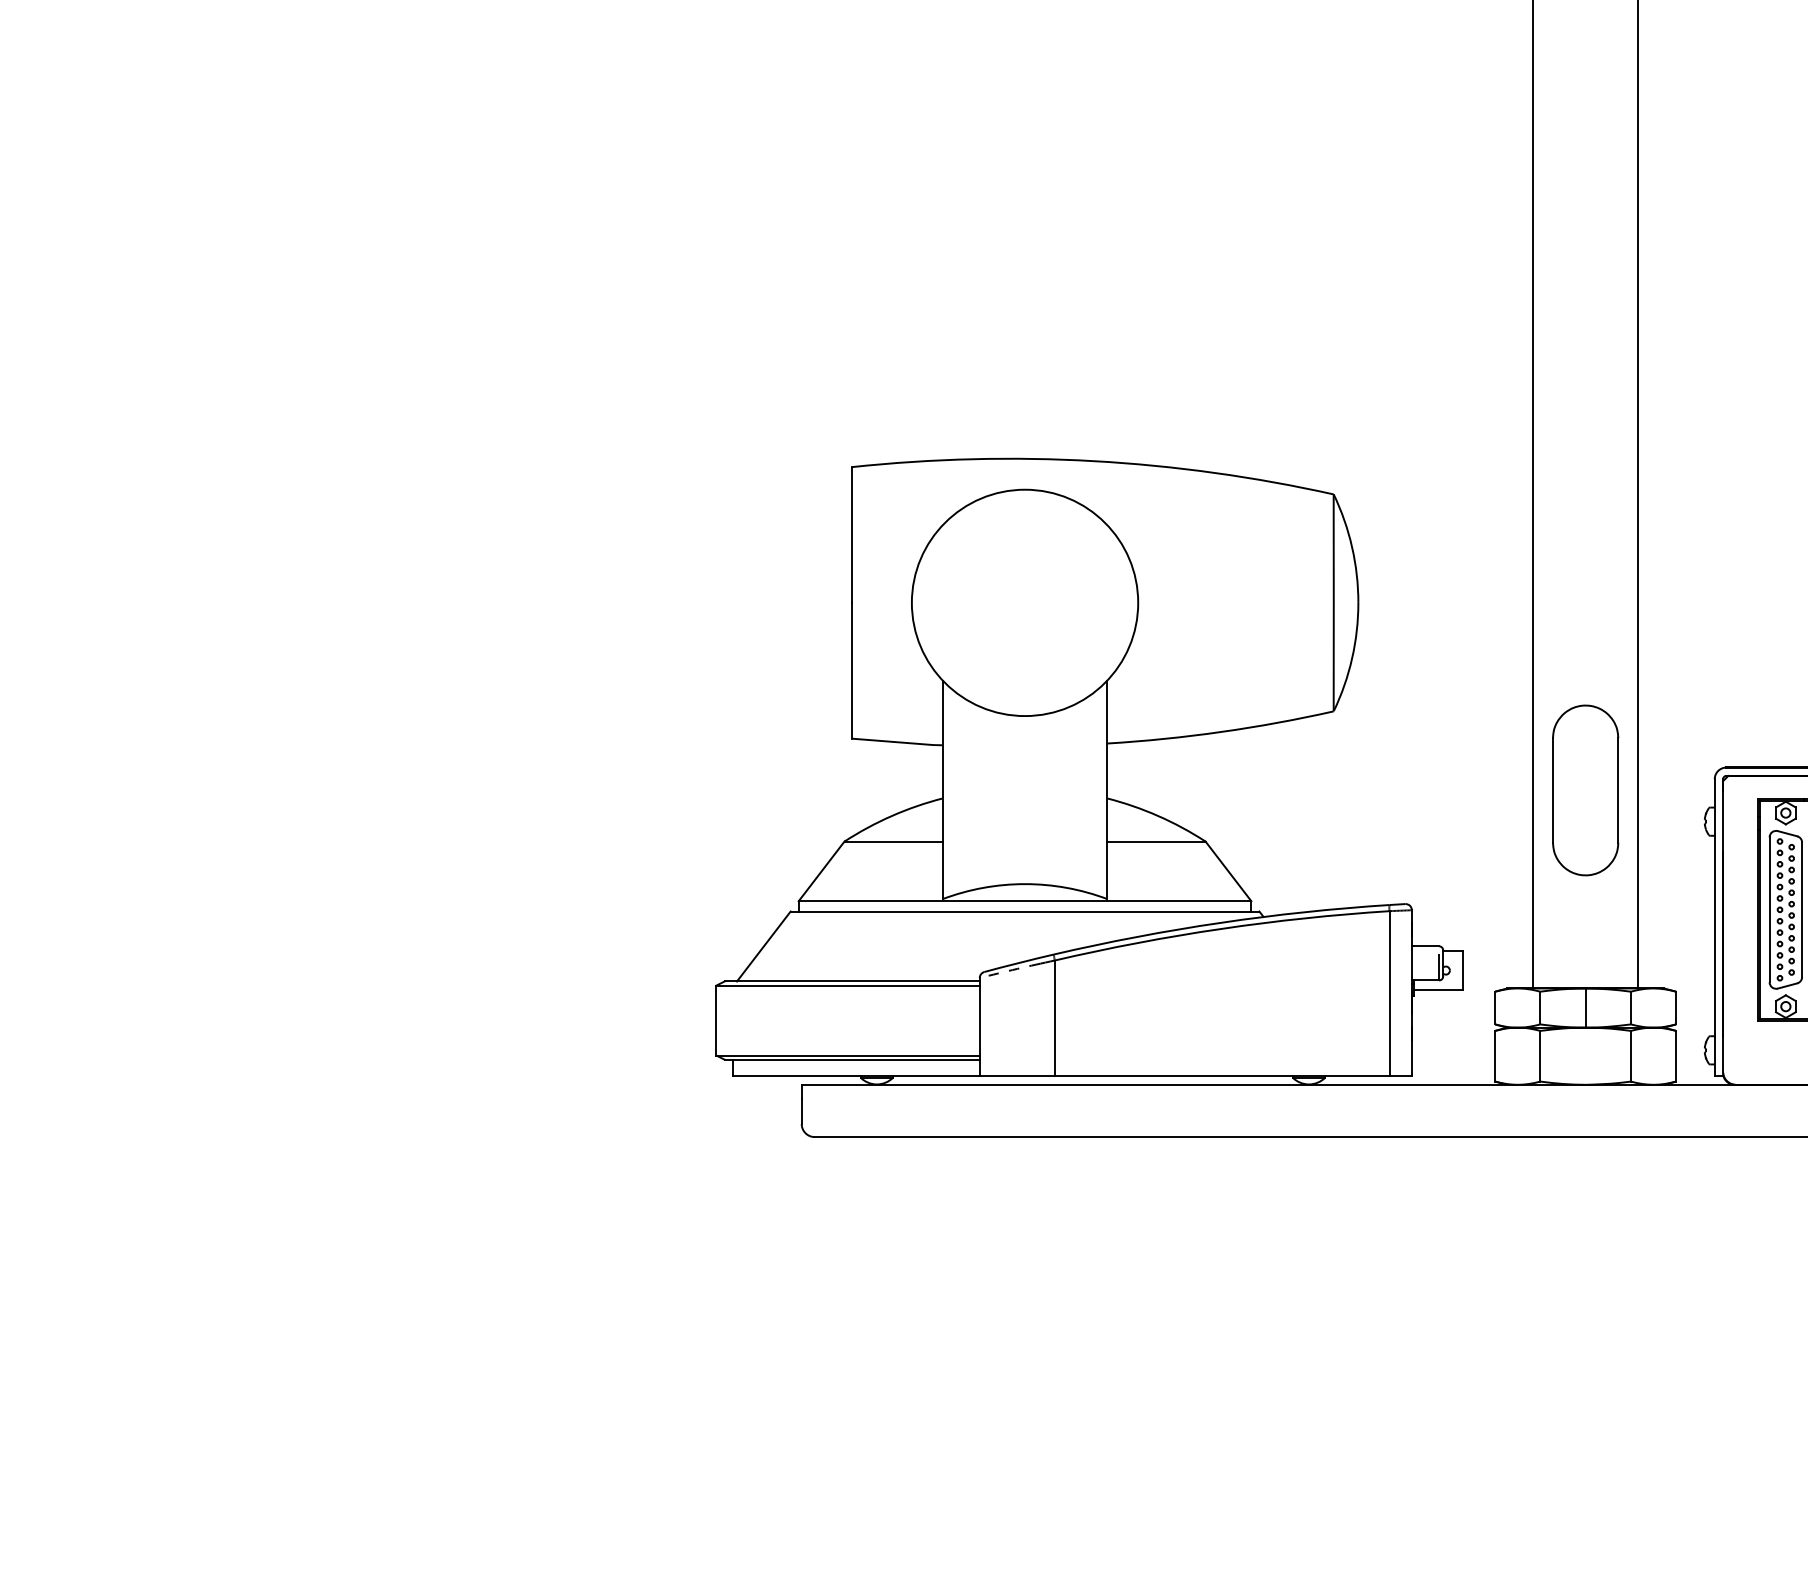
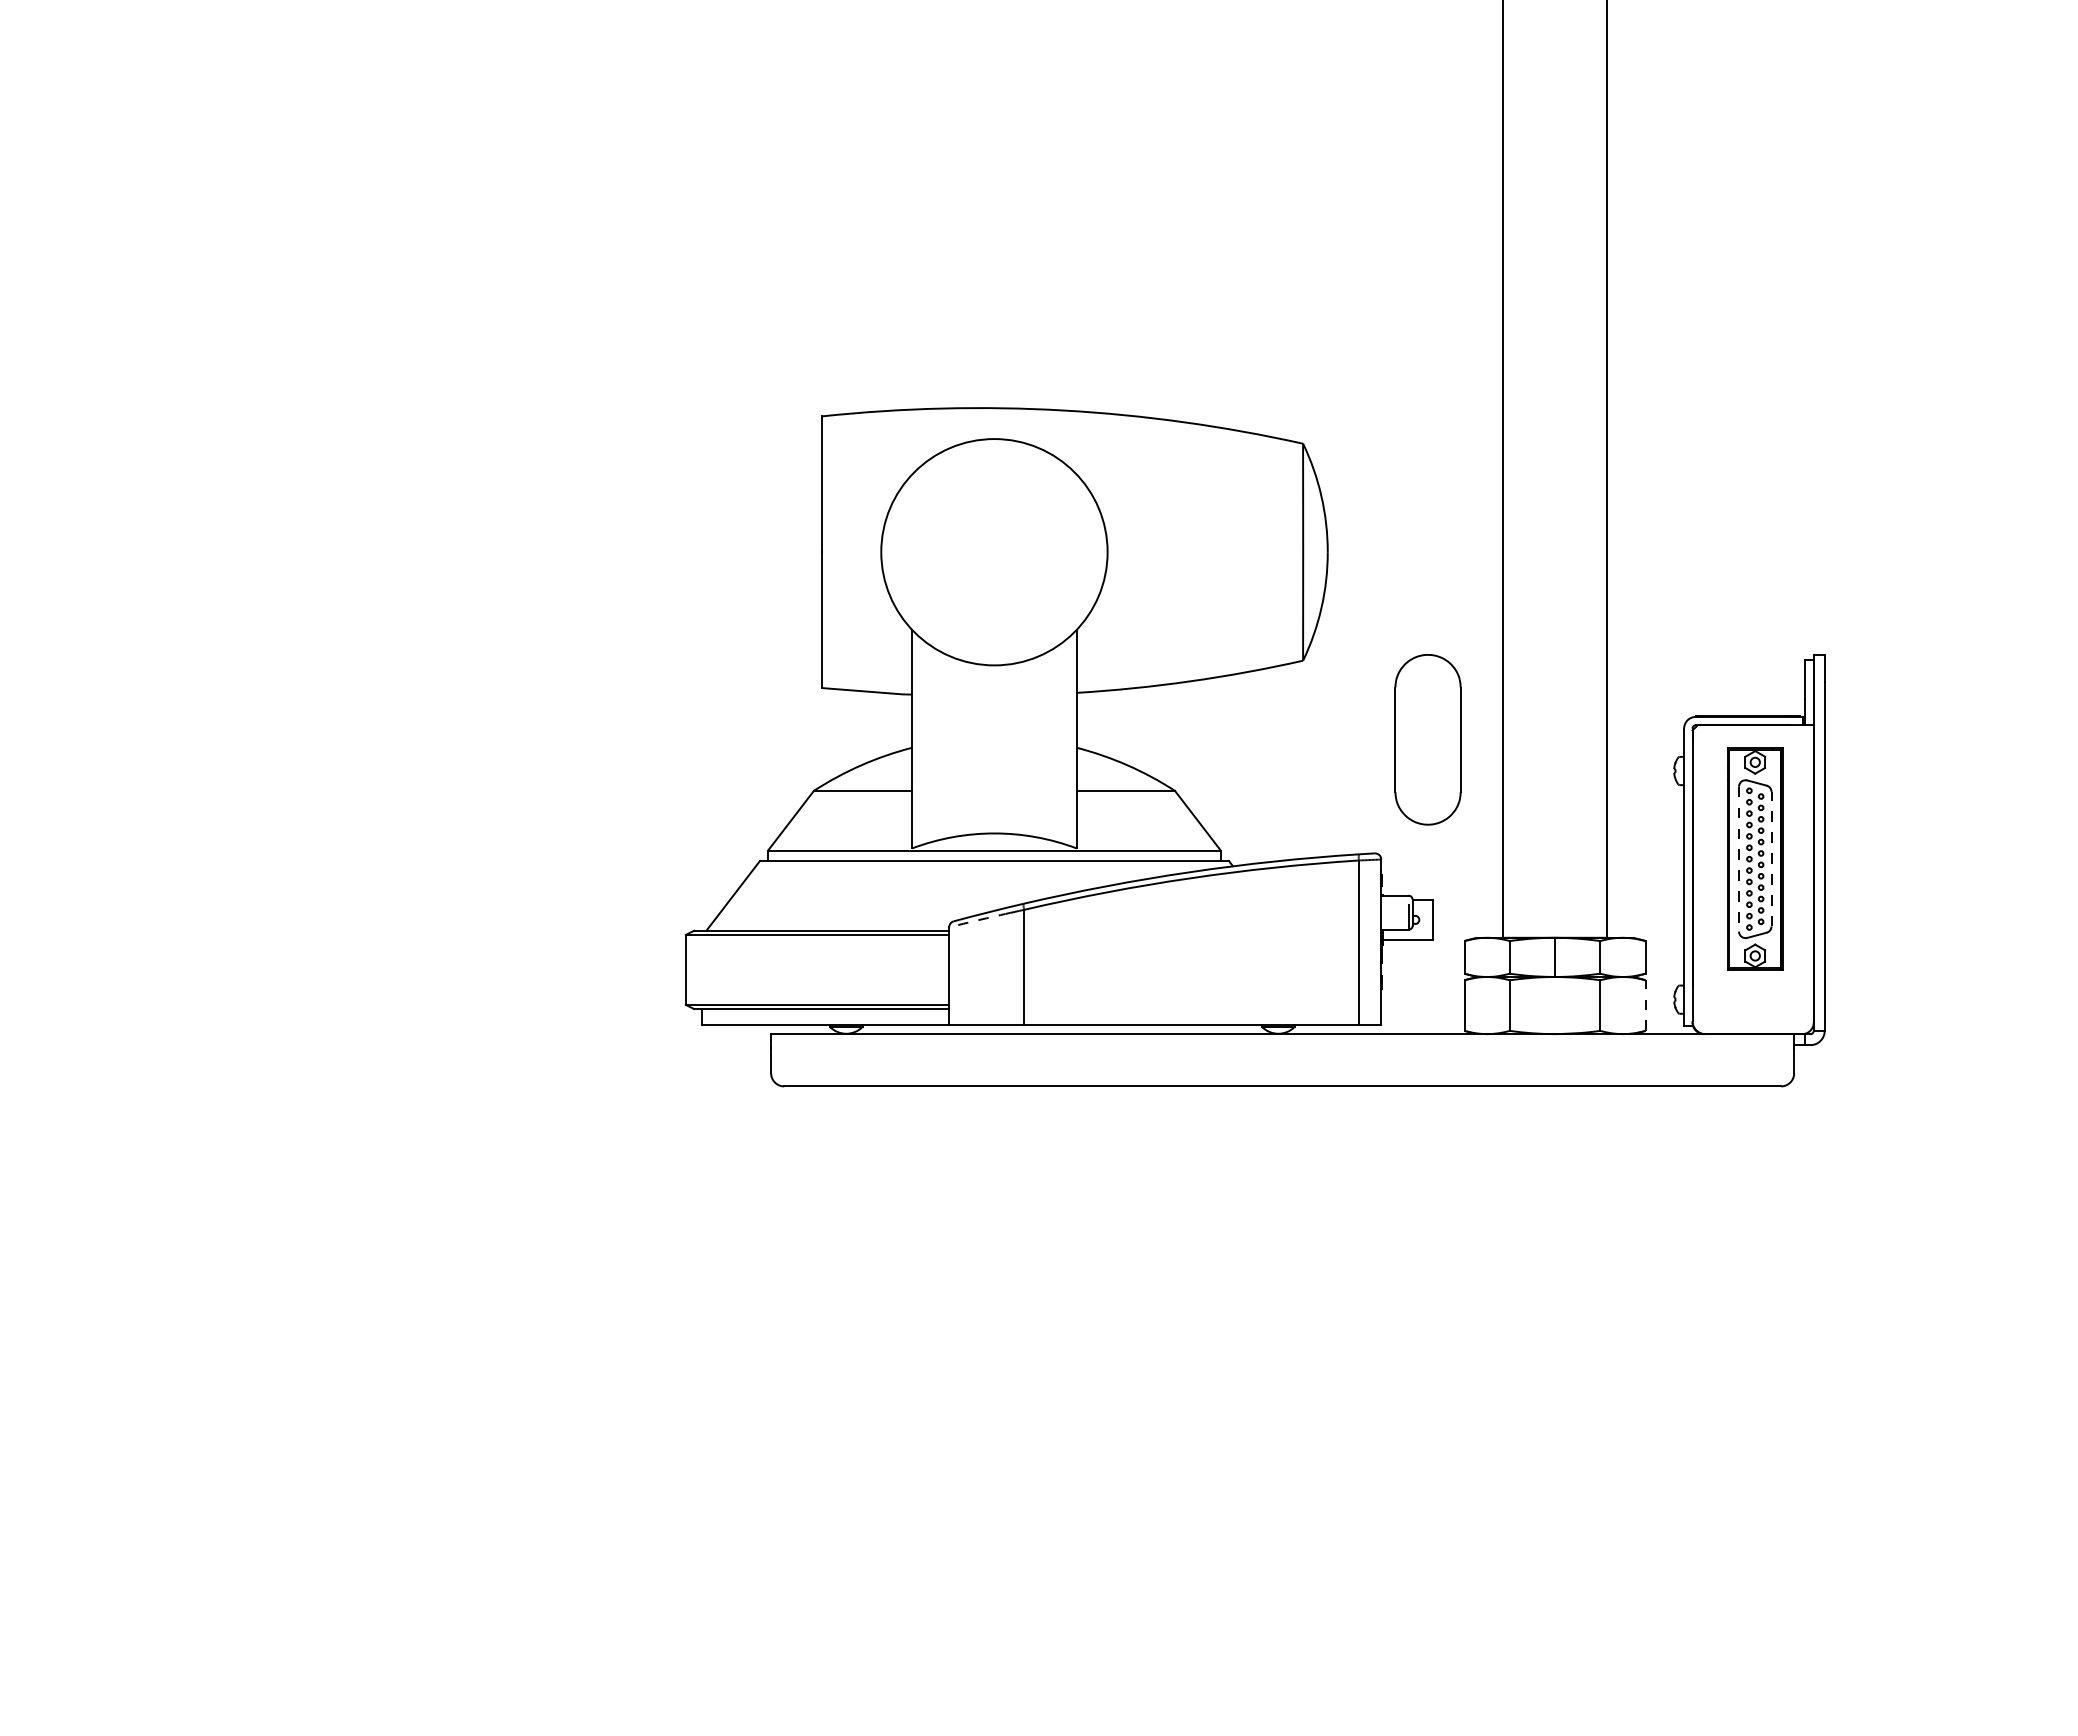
part: (1585, 790) -> (1427, 739), moved
line: (1802, 909) -> (1771, 858), solid -> dashed
line: (1770, 910) -> (1739, 859), solid -> dashed
line: (1676, 1056) -> (1645, 1005), solid -> dashed

